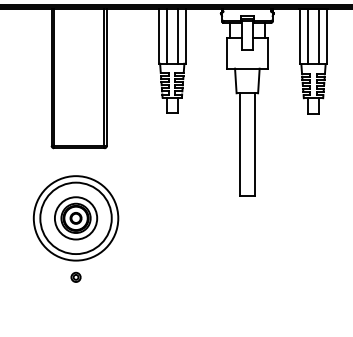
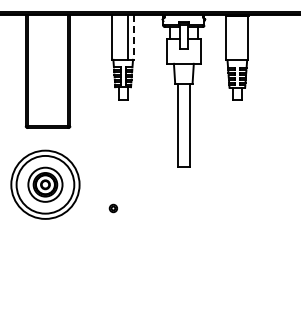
line: (166, 36) -> (118, 37), removed
line: (307, 36) -> (232, 37), removed
line: (318, 36) -> (241, 37), removed
line: (186, 37) -> (134, 38), solid -> dashed
part: (74, 277) -> (112, 208), moved

